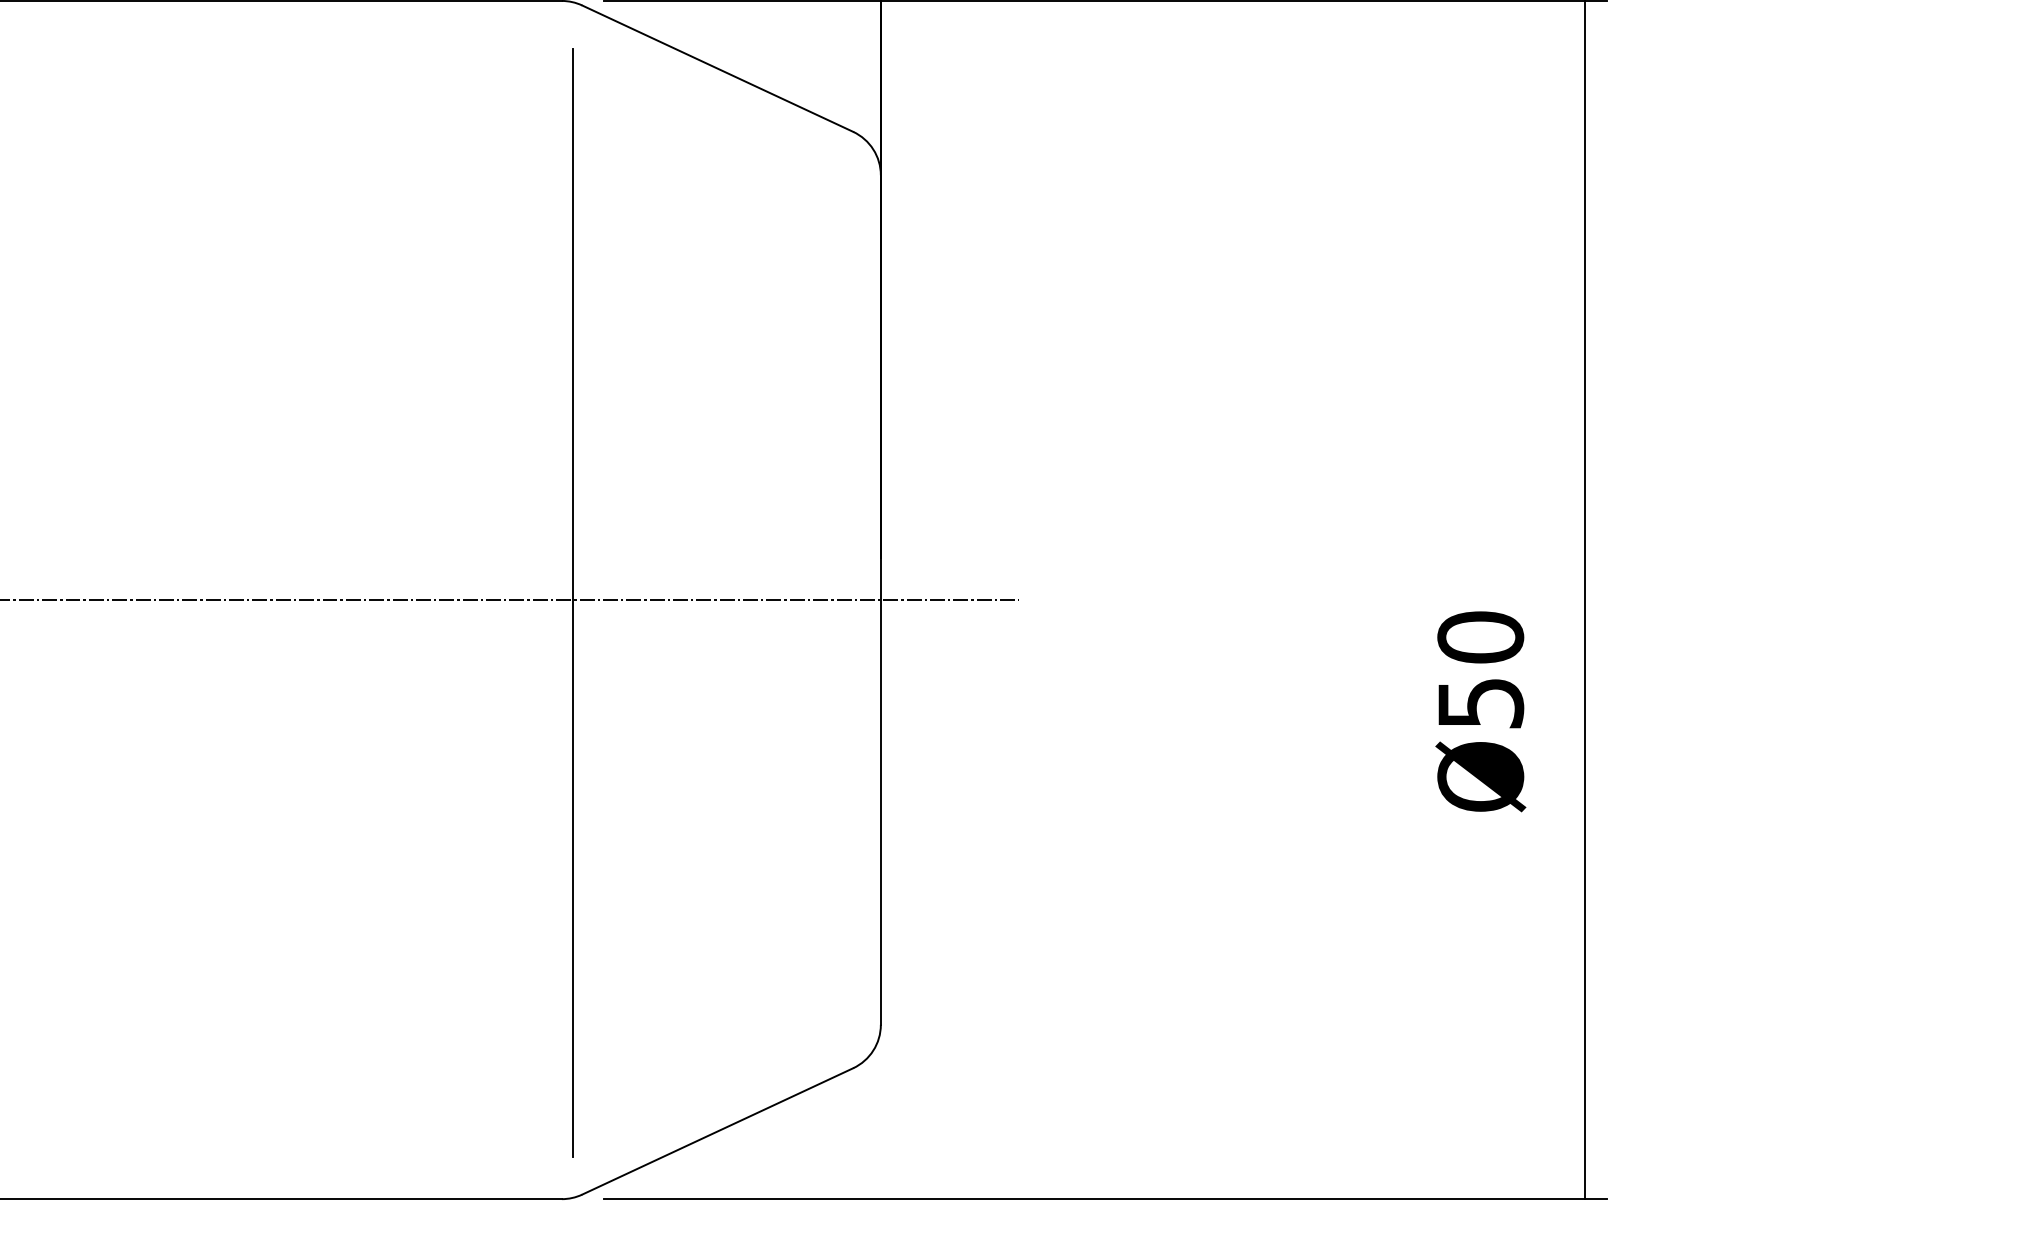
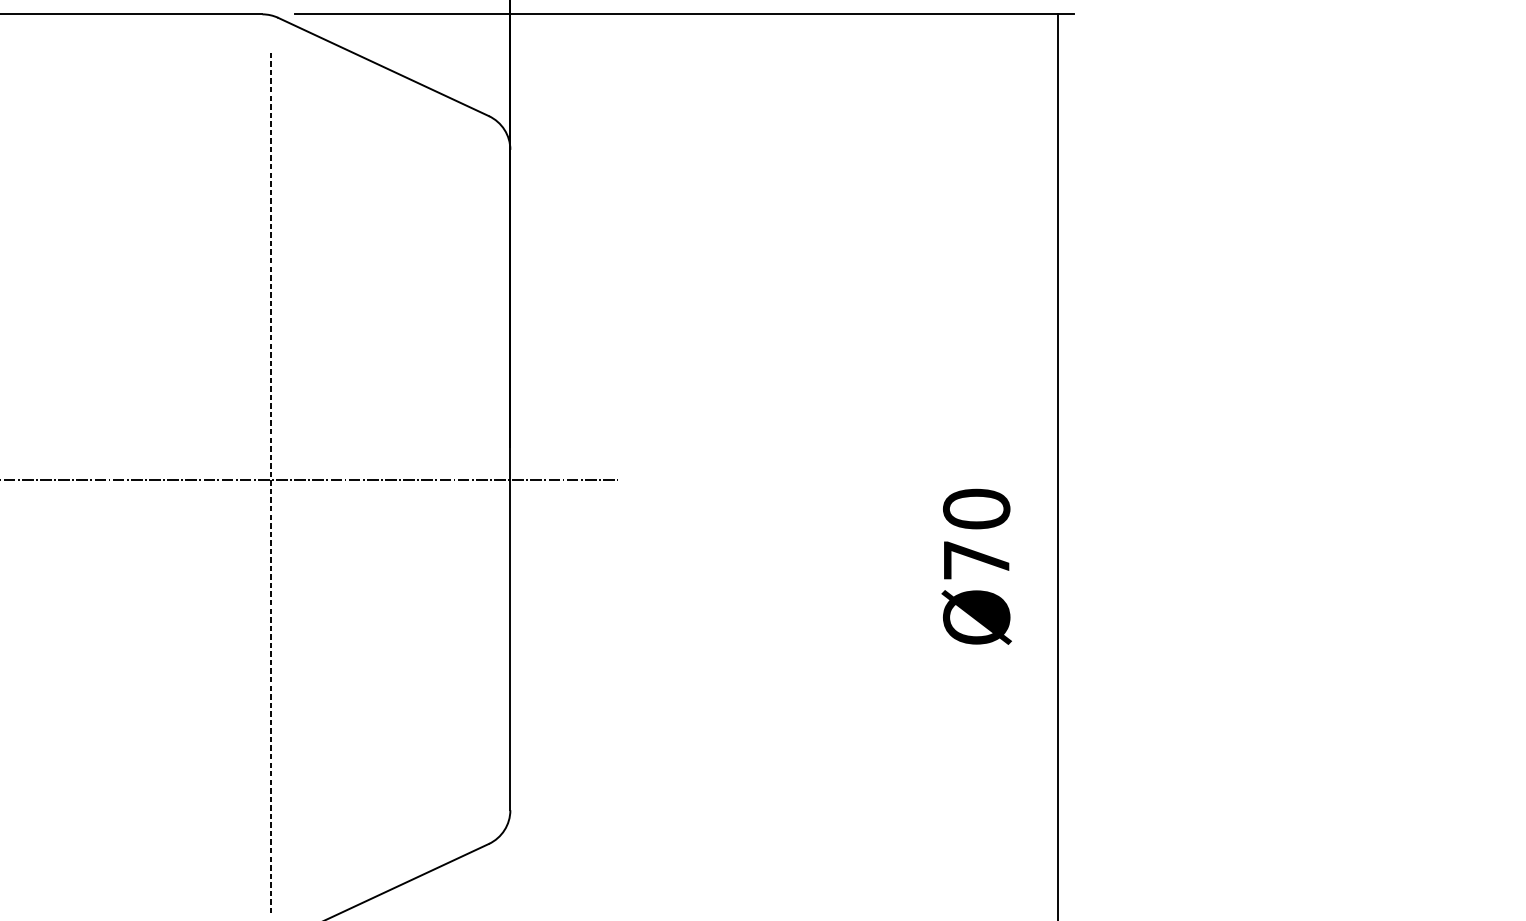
line: (572, 602) -> (270, 481), solid -> dashed
text: (1481, 703) -> (977, 560), Ø50 -> Ø70

